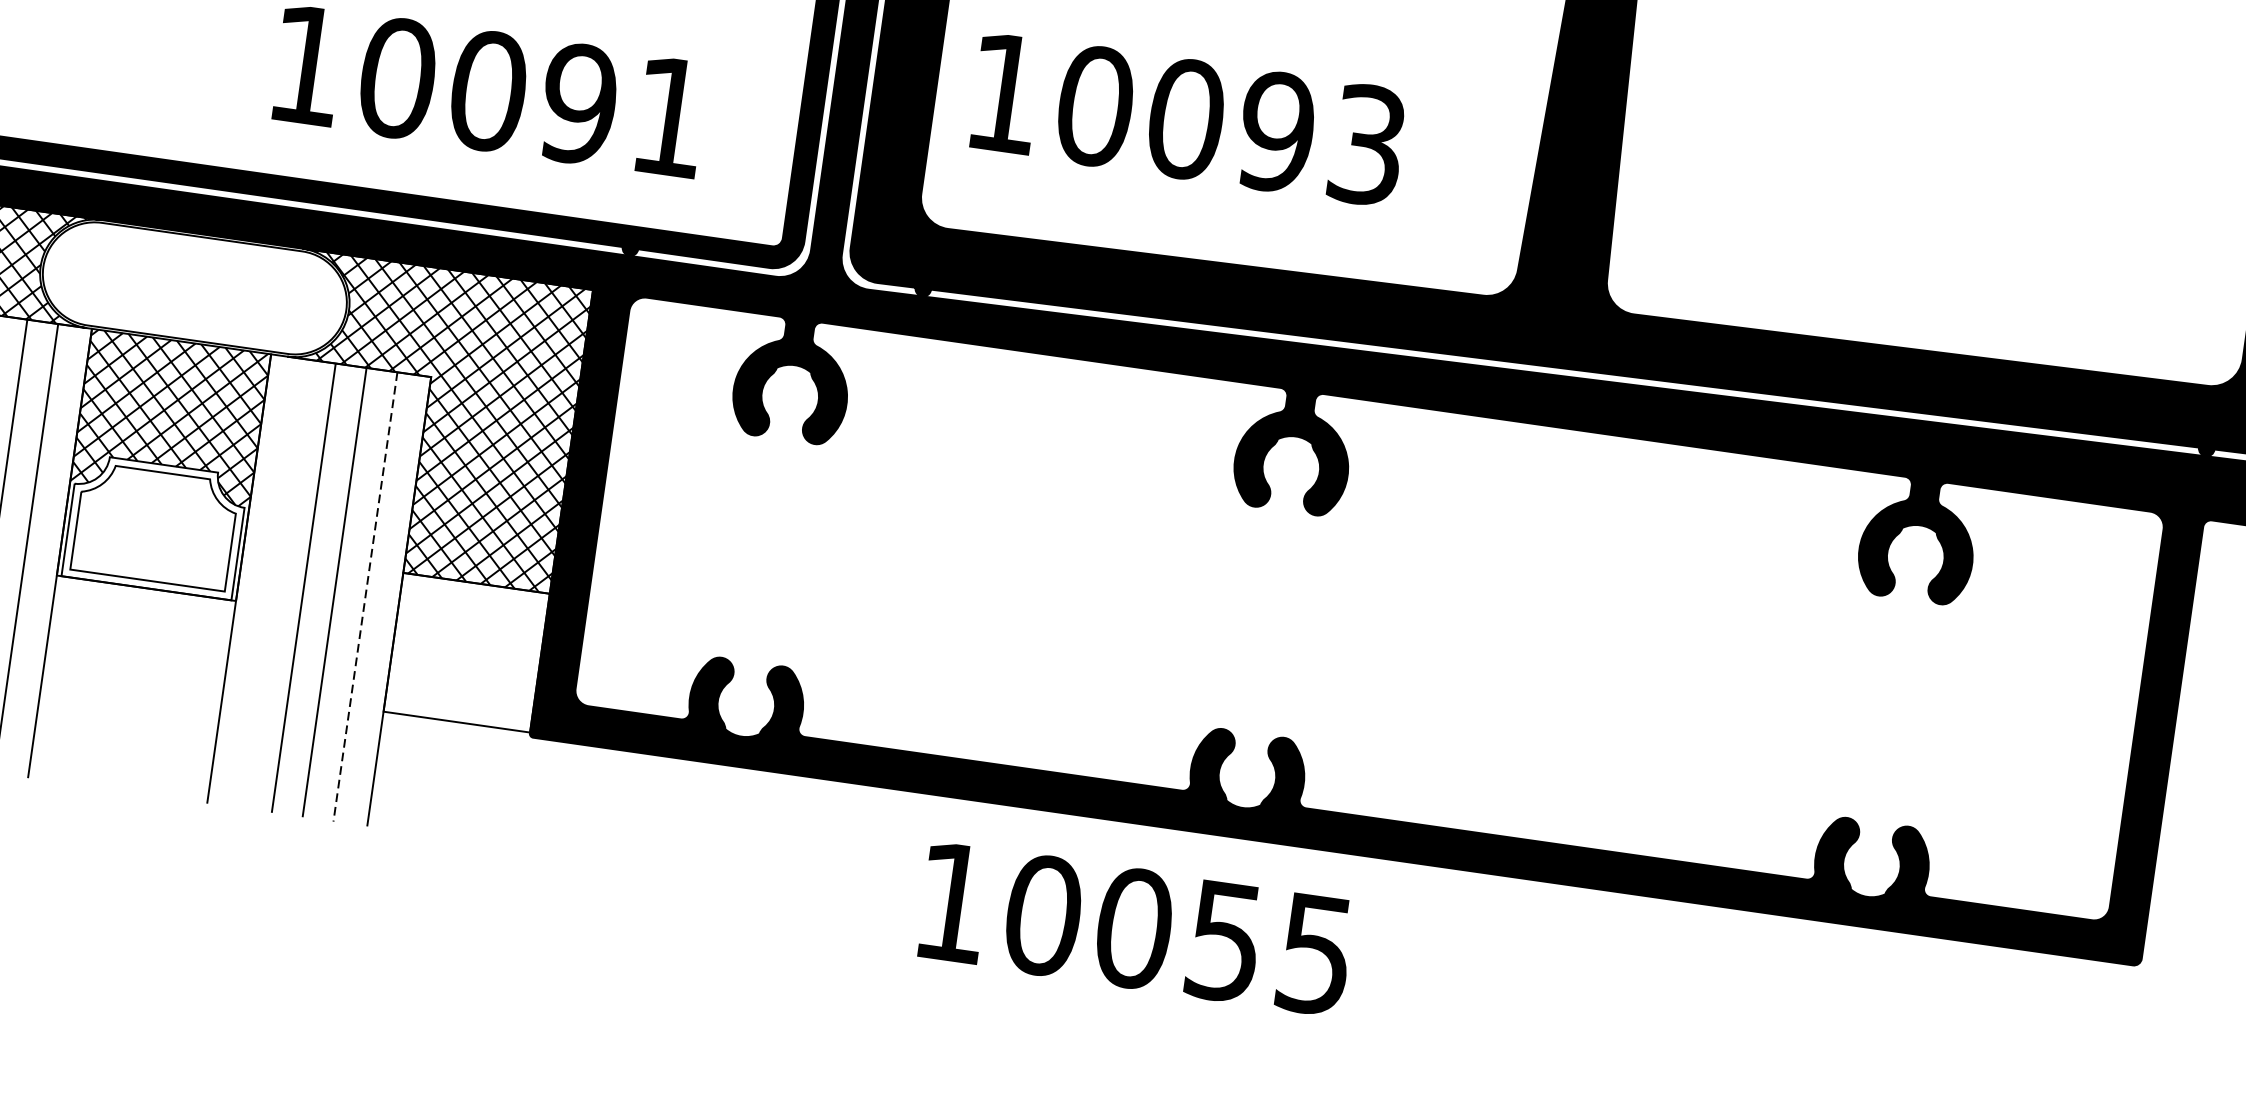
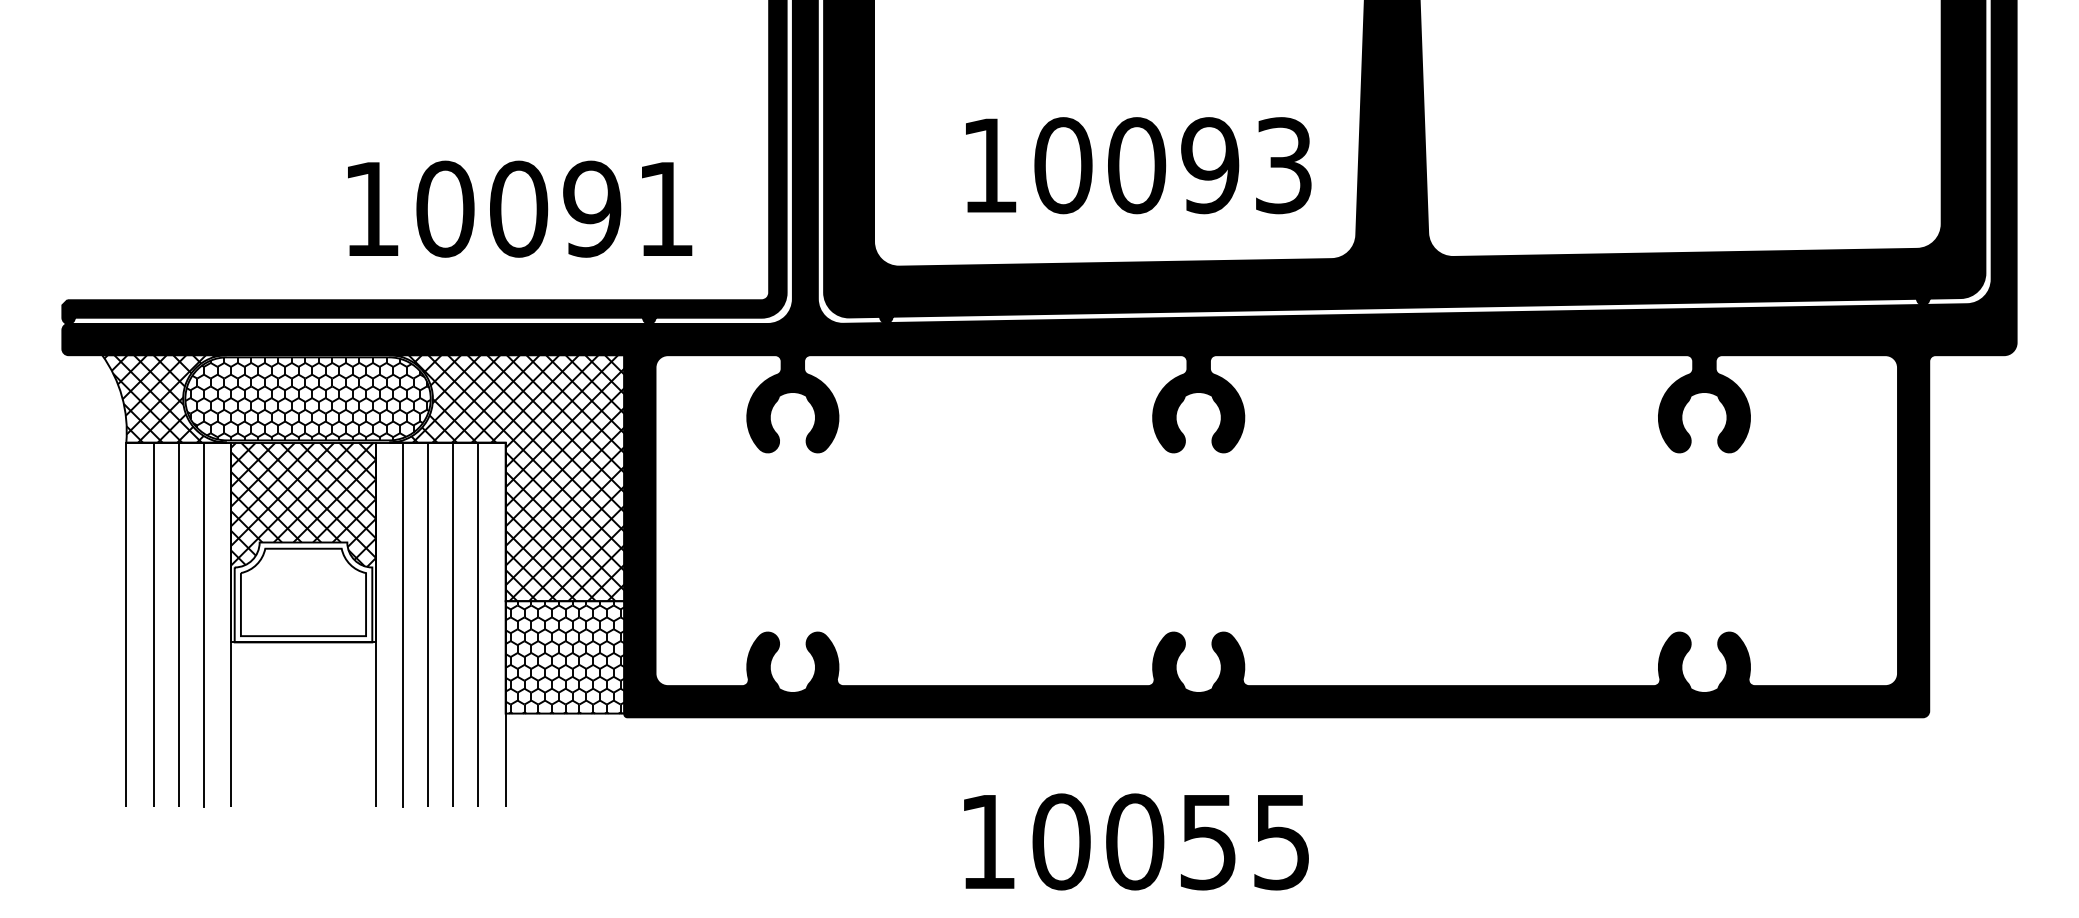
text: (1188, 119) -> (1138, 165), moved
hatch: (194, 287) -> (307, 398), added
line: (273, 583) -> (403, 624), added
line: (365, 596) -> (478, 624), dashed -> solid
hatch: (466, 652) -> (564, 657), added
text: (1136, 928) -> (1136, 841), moved

